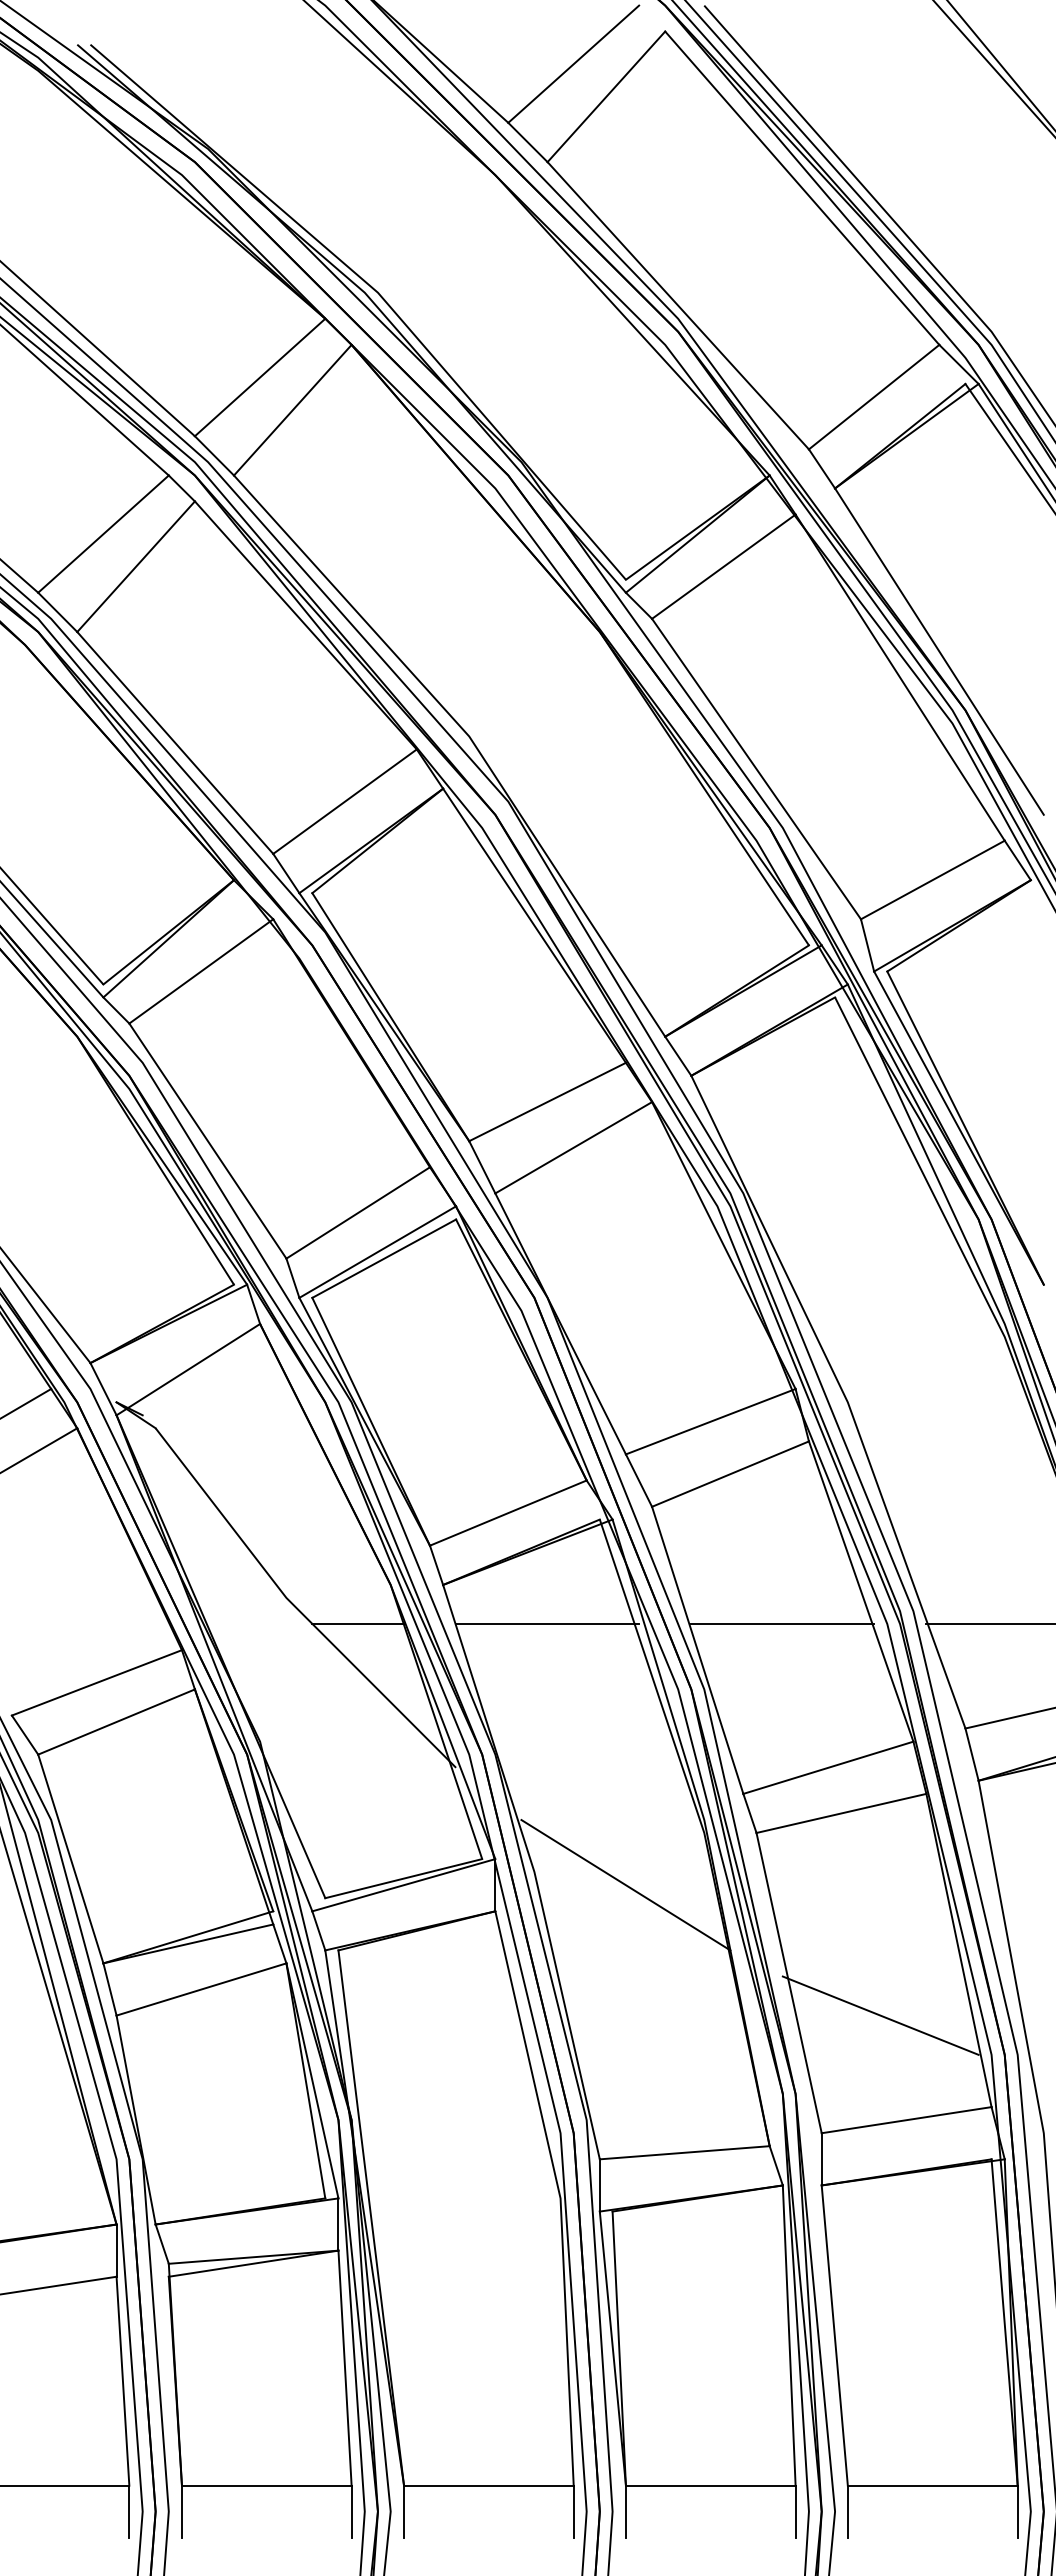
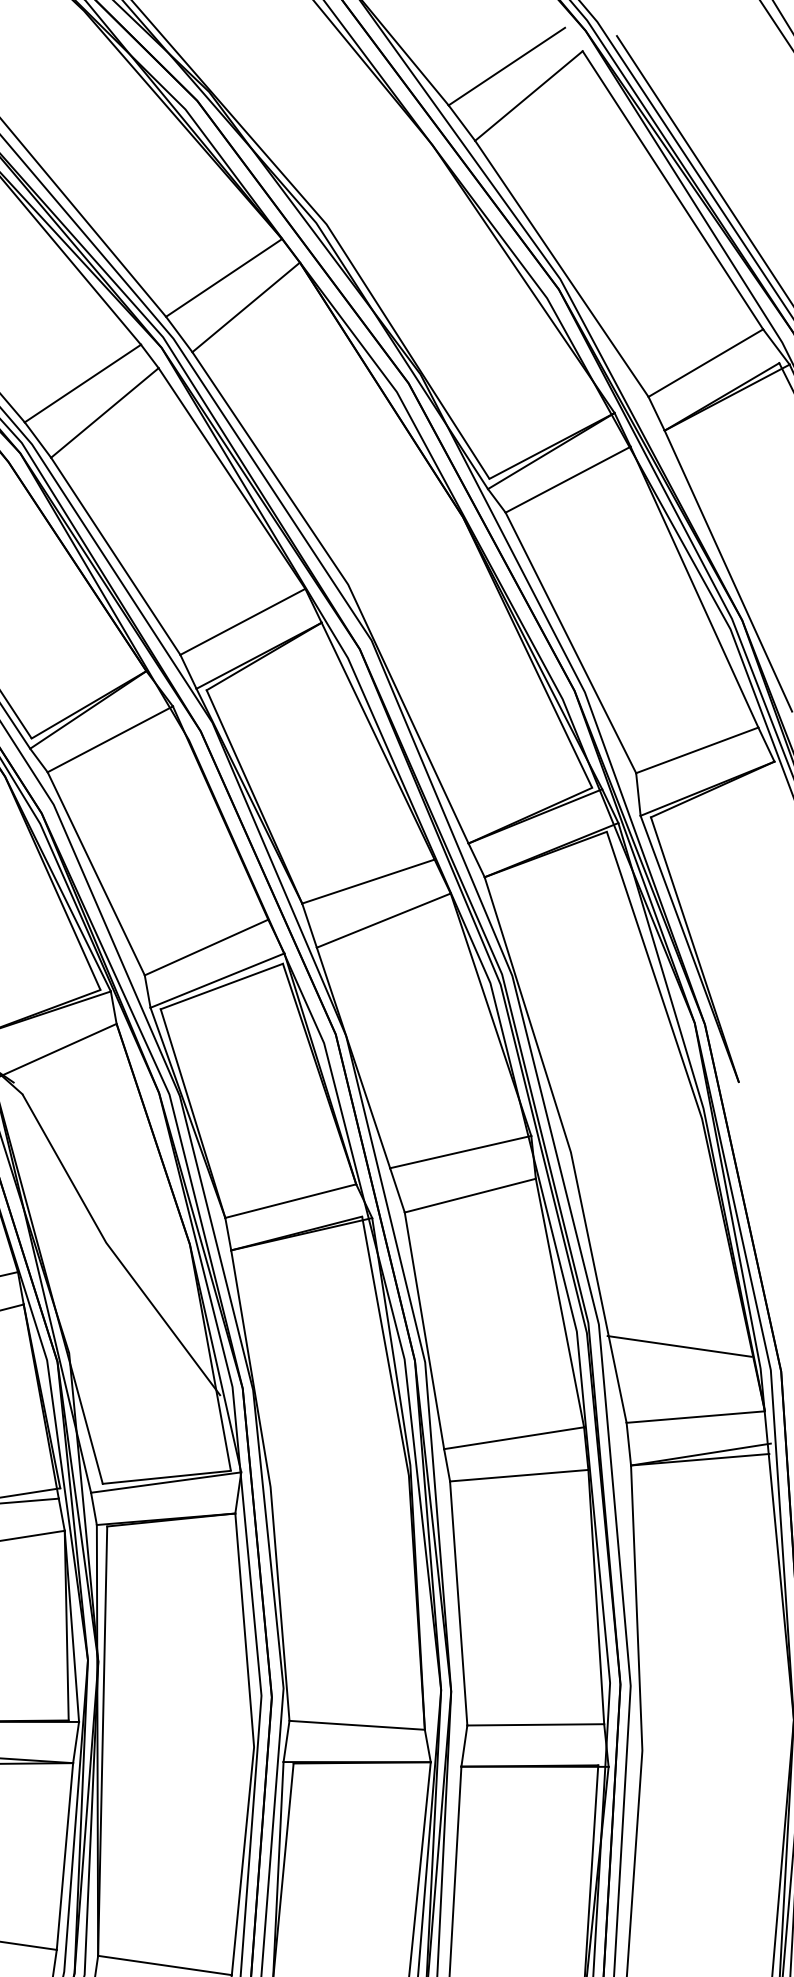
line: (358, 1624) -> (160, 1271), removed
line: (547, 1624) -> (309, 1293), removed
line: (782, 1624) -> (494, 1320), removed
line: (625, 1885) -> (340, 1507), removed
line: (880, 2015) -> (527, 1639), removed

